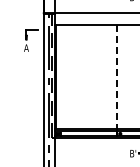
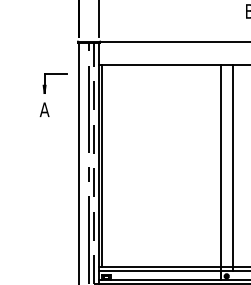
line: (123, 77) -> (232, 166), added
line: (117, 78) -> (221, 168), dashed -> solid

